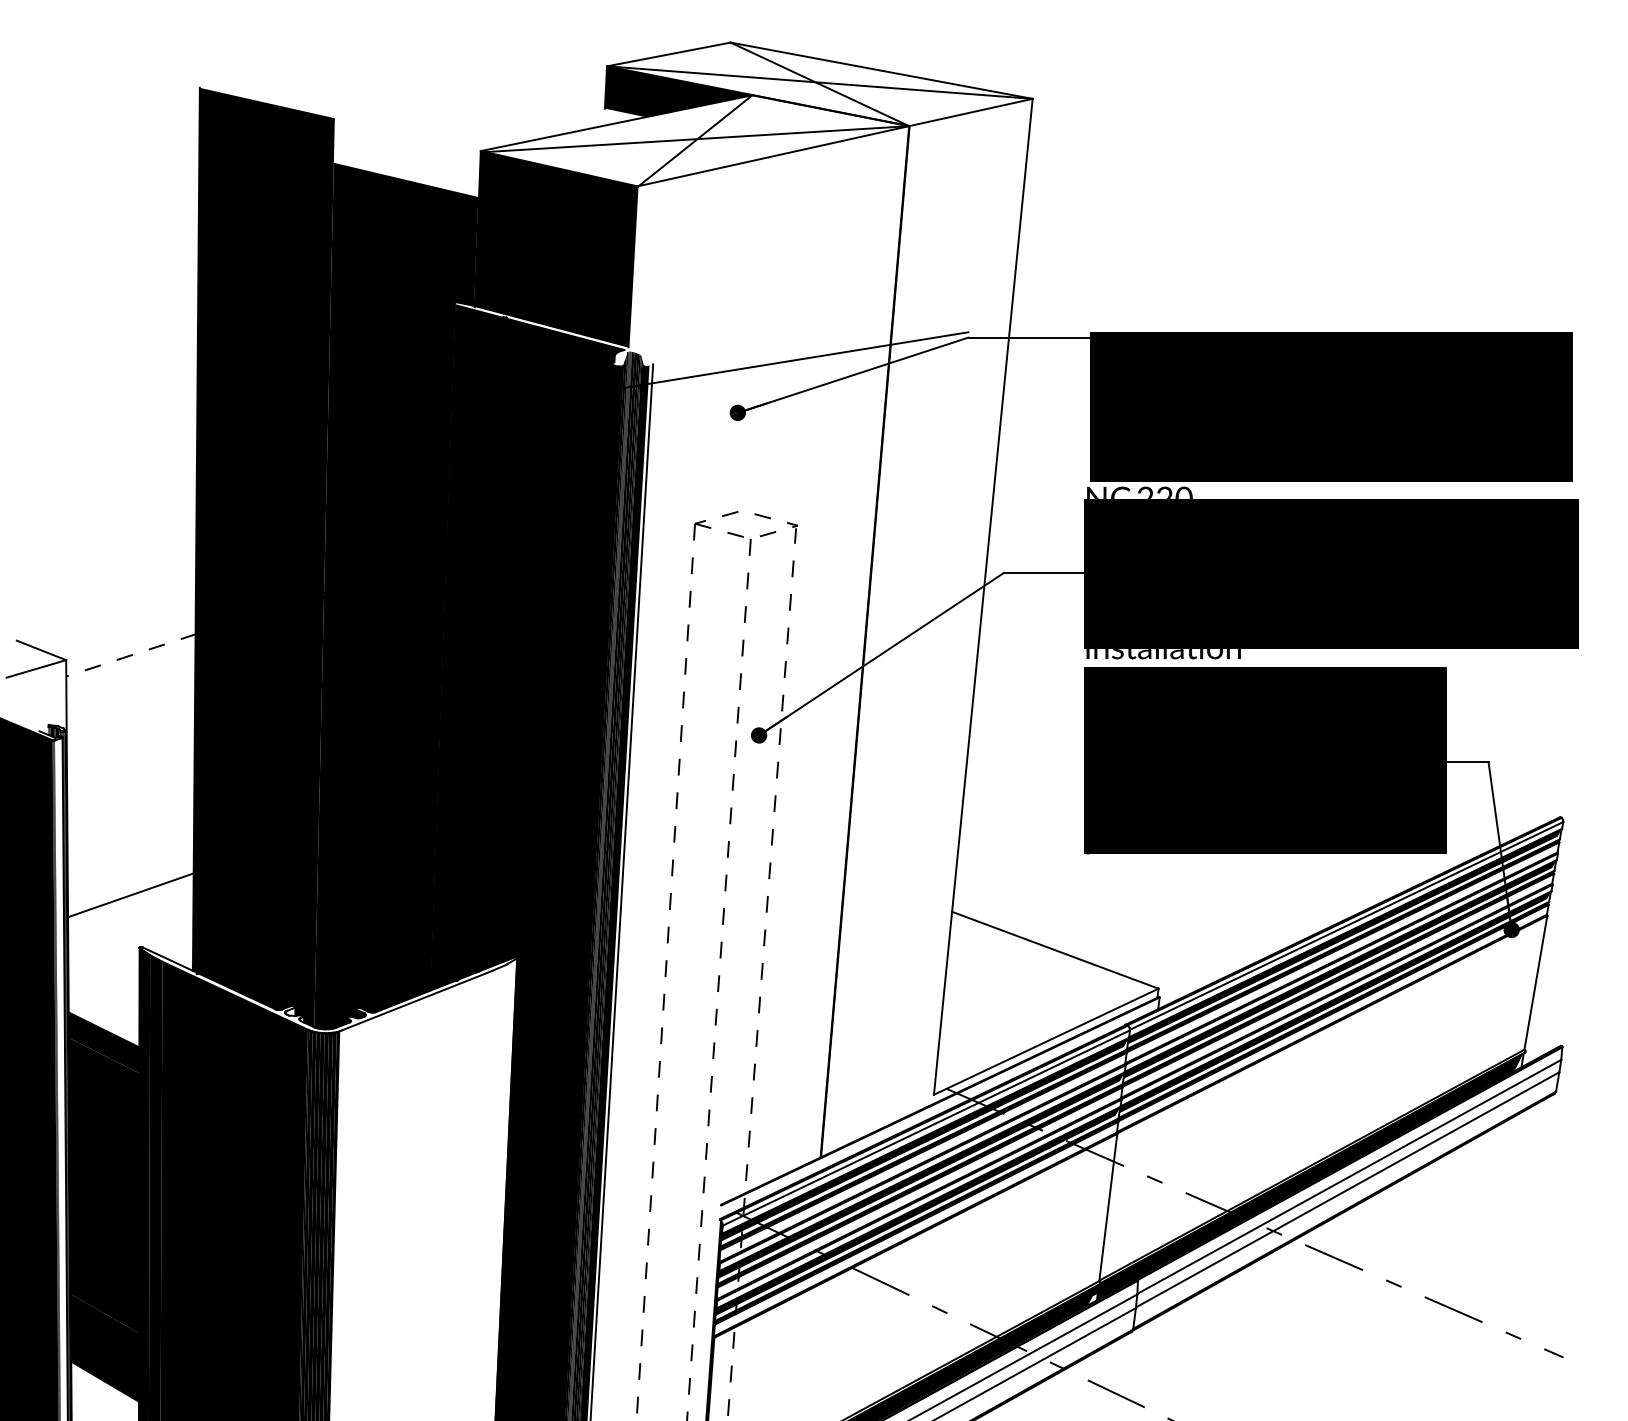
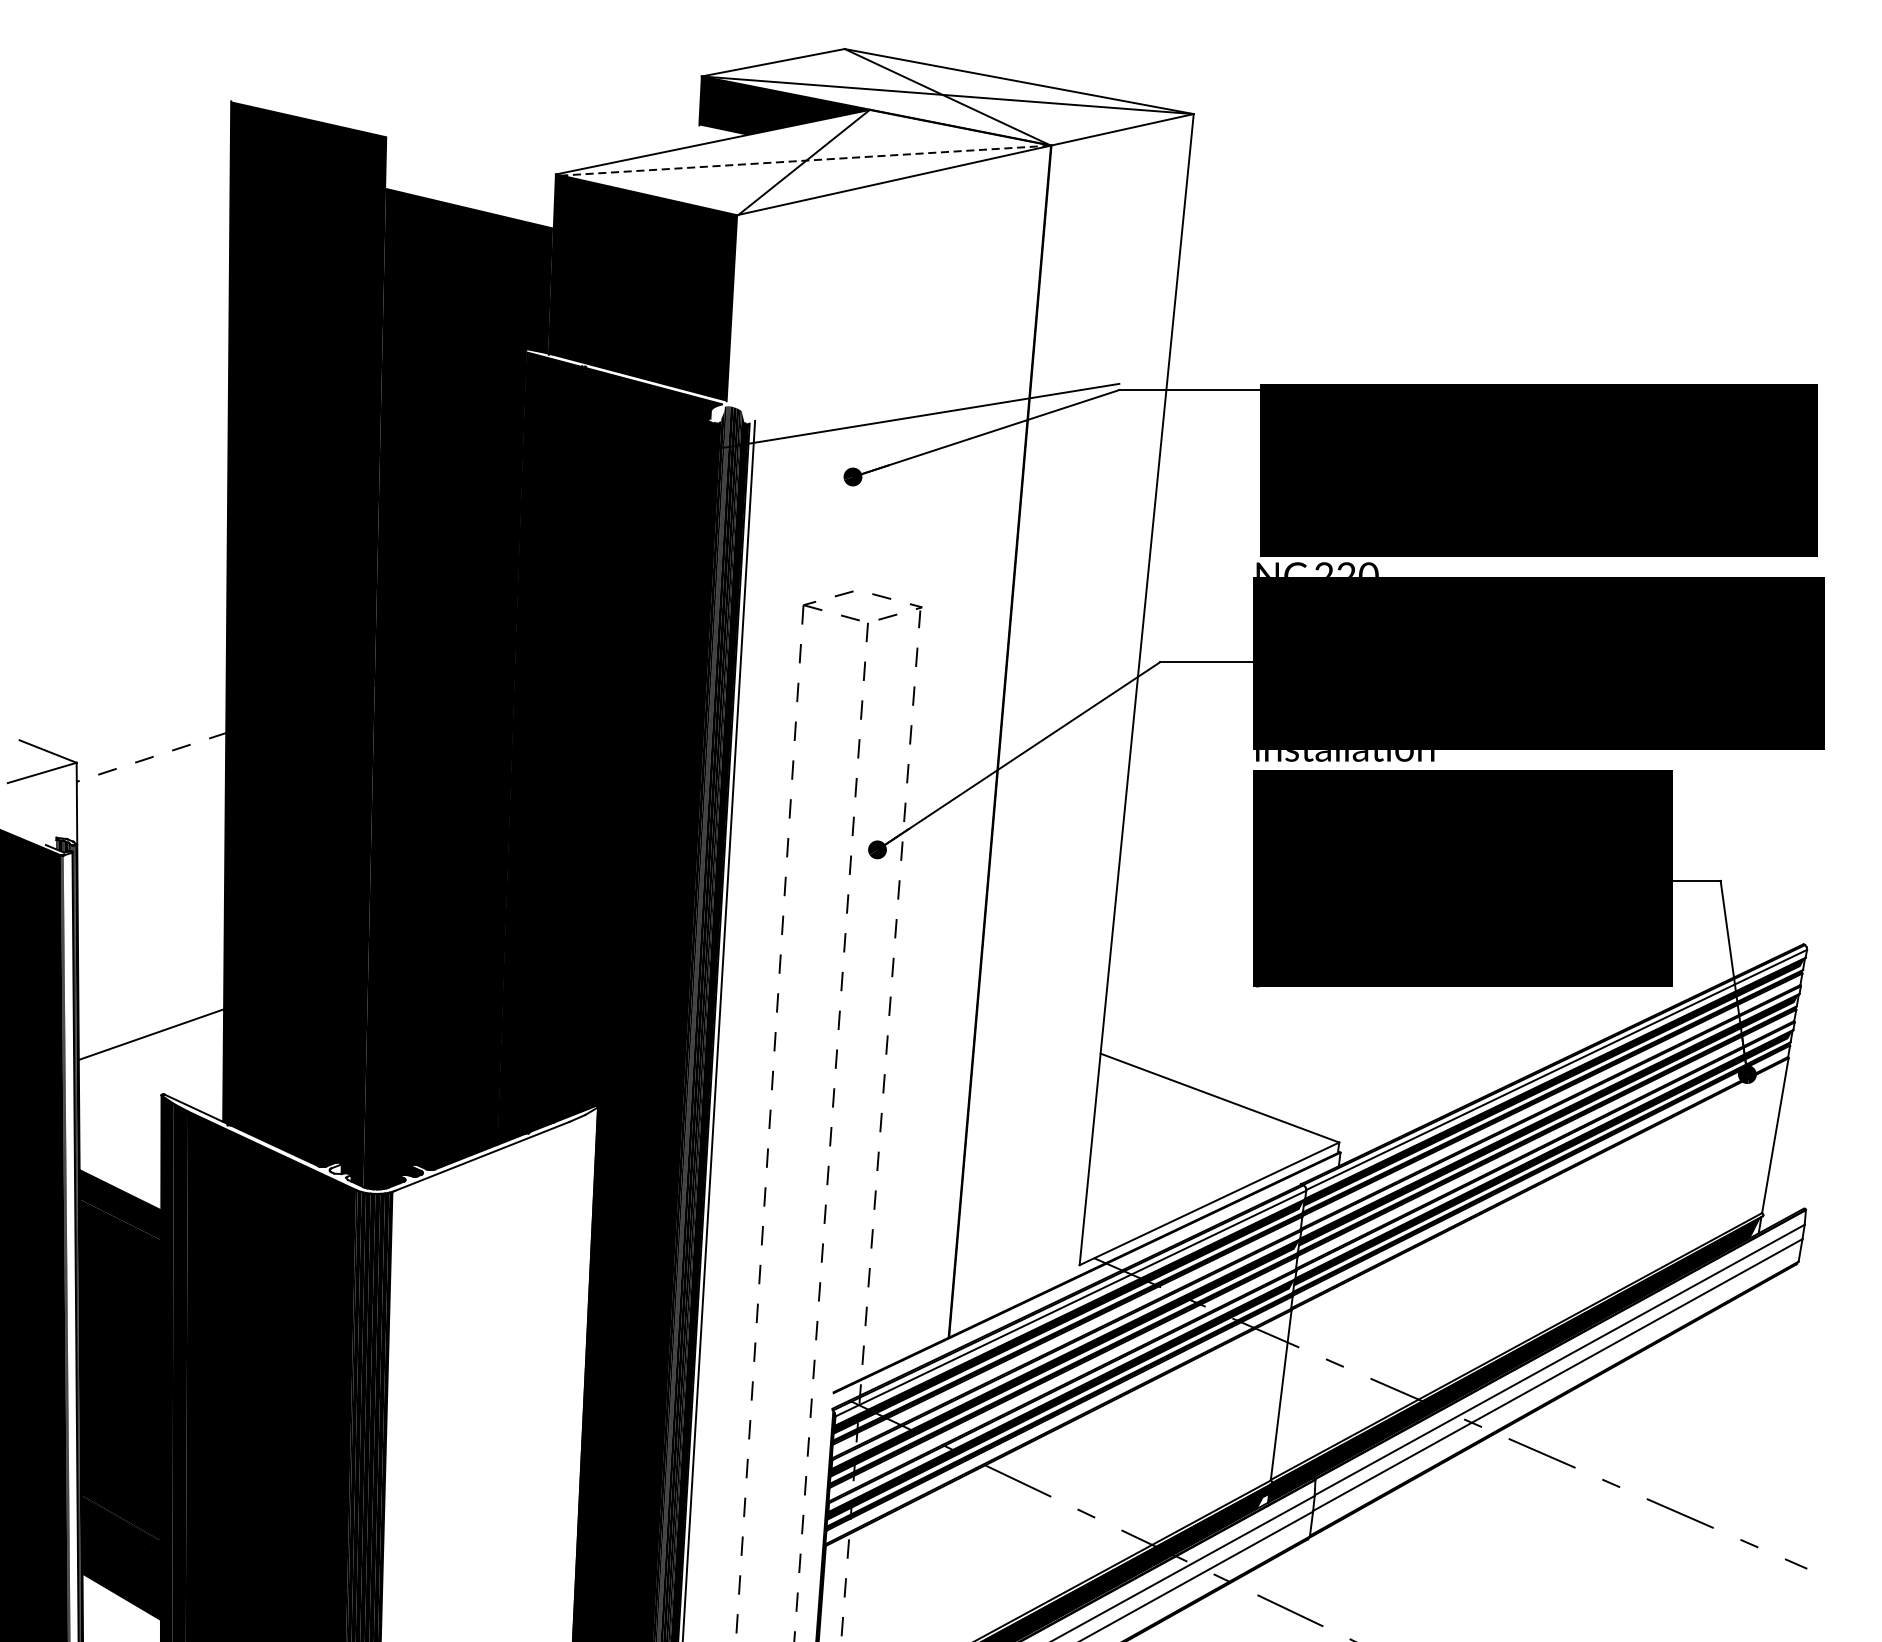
line: (696, 139) -> (805, 161), solid -> dashed

